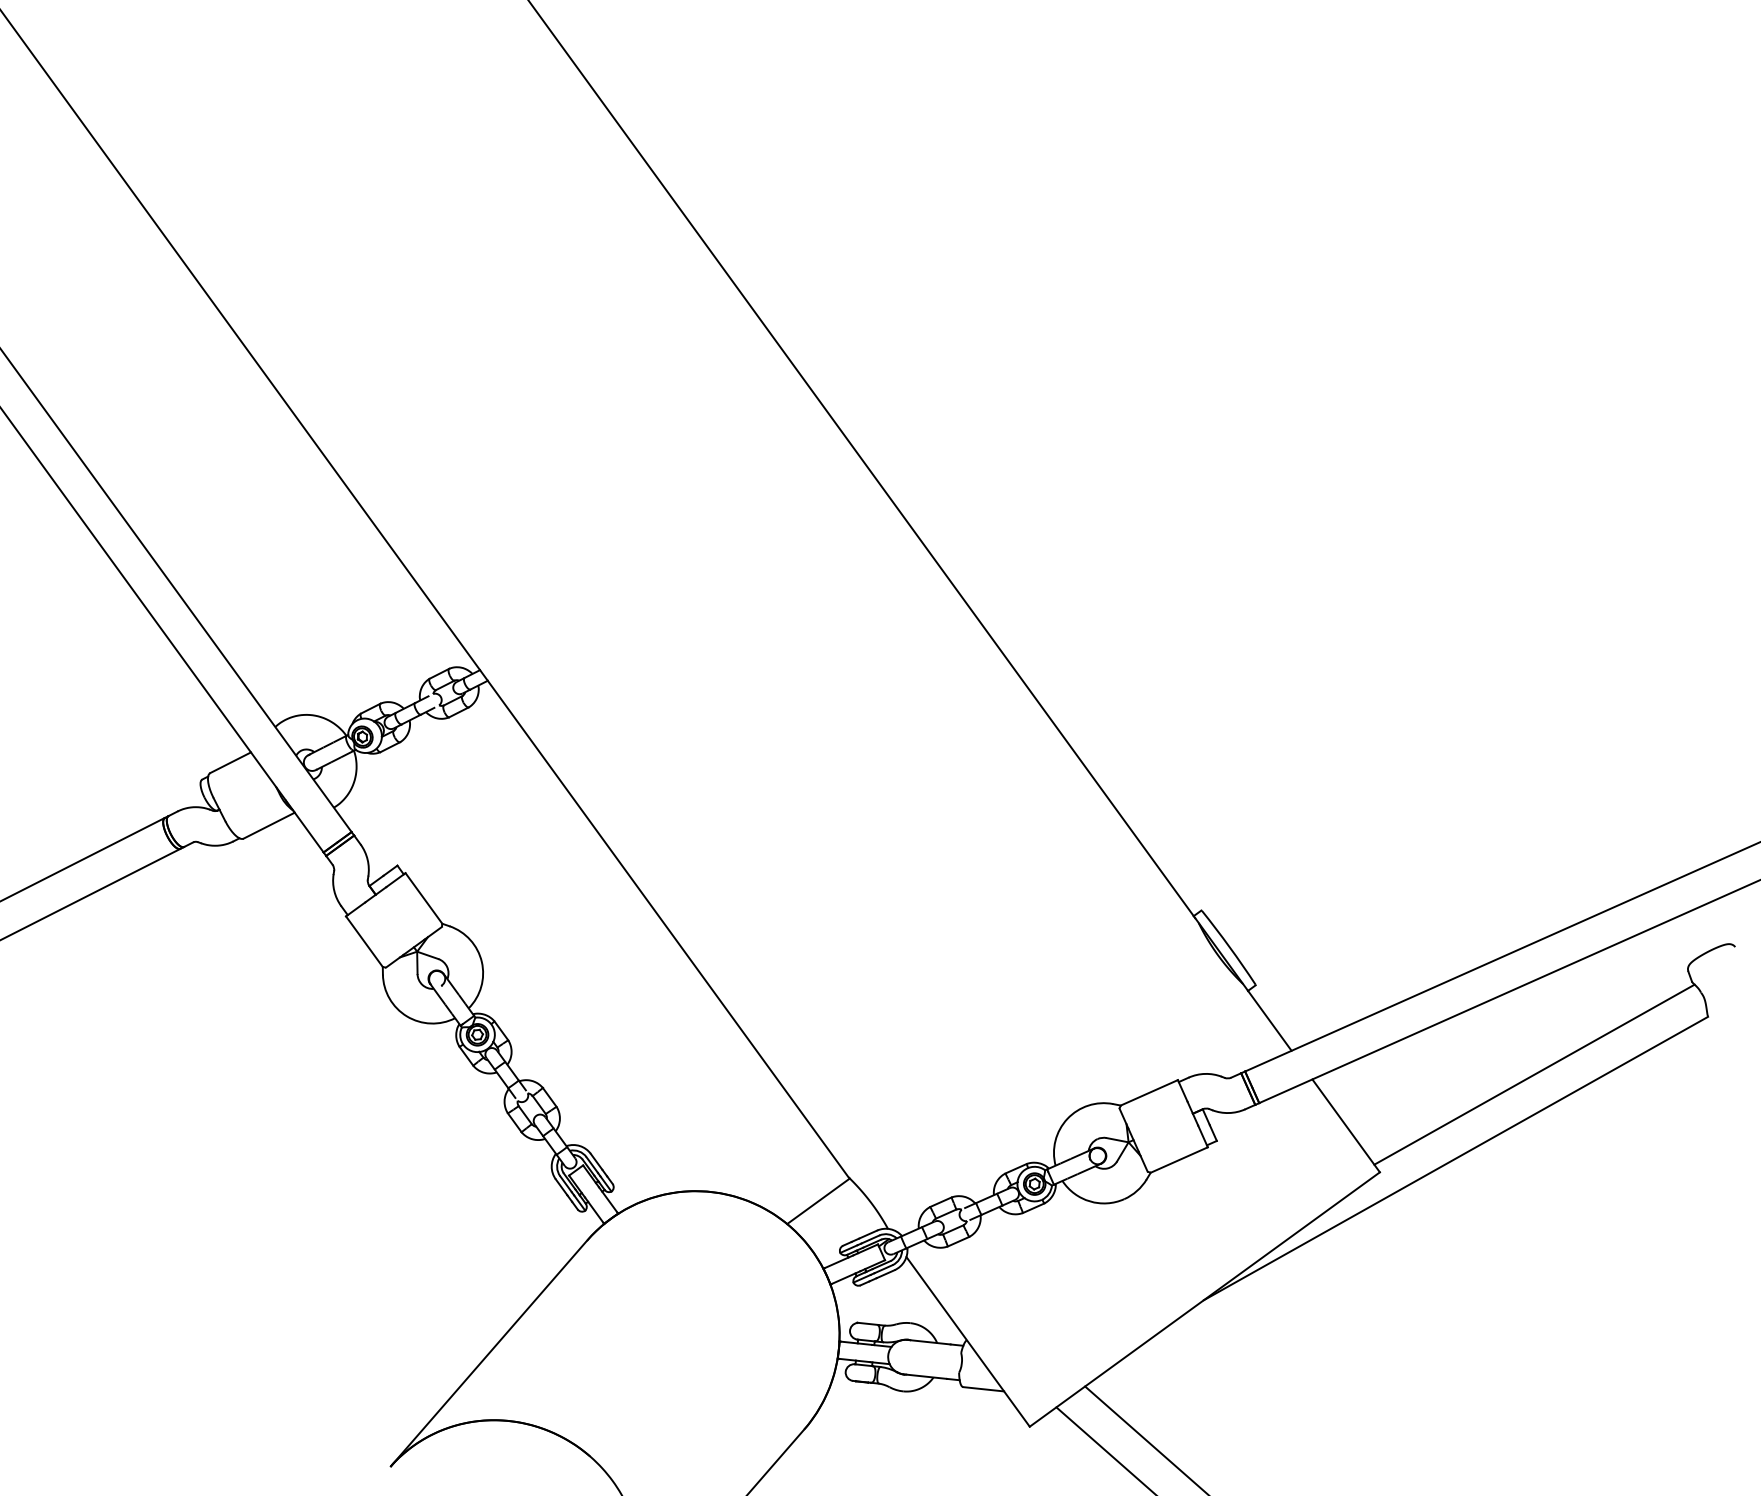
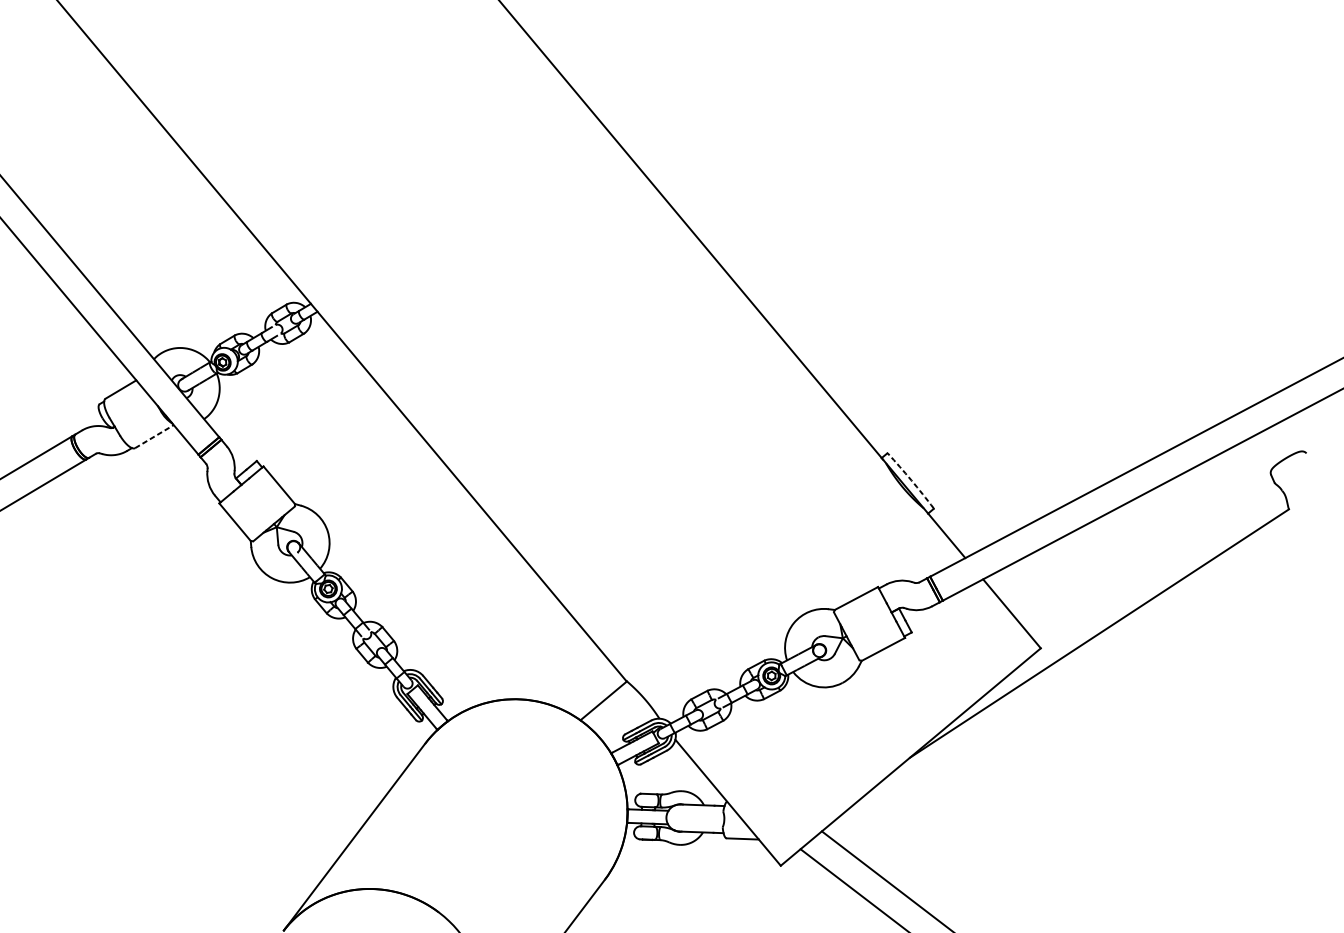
line: (269, 825) -> (154, 436), solid -> dashed
arc: (1229, 947) -> (911, 480), solid -> dashed
line: (1534, 1074) -> (1156, 563), removed

